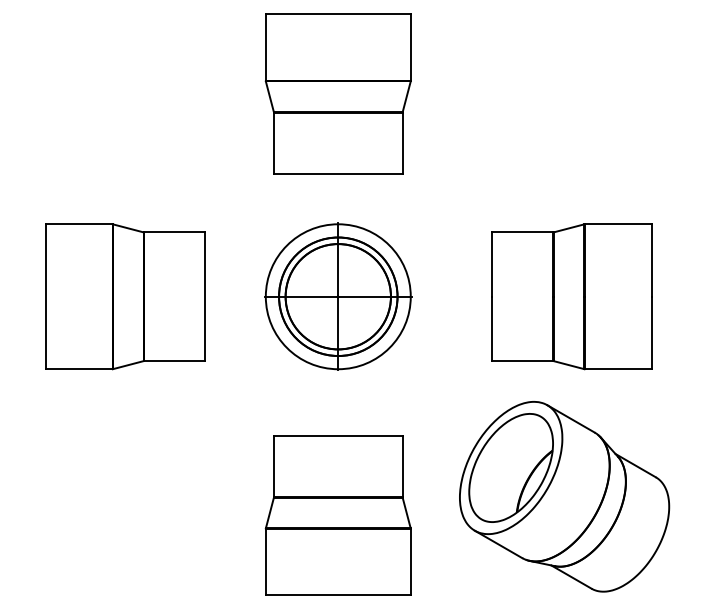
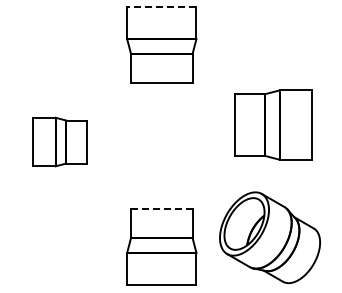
line: (337, 15) -> (161, 7), solid -> dashed
part: (124, 295) -> (59, 141), size x0.7
part: (337, 295) -> (161, 141), removed
part: (571, 295) -> (273, 124), moved
line: (337, 435) -> (161, 208), solid -> dashed

